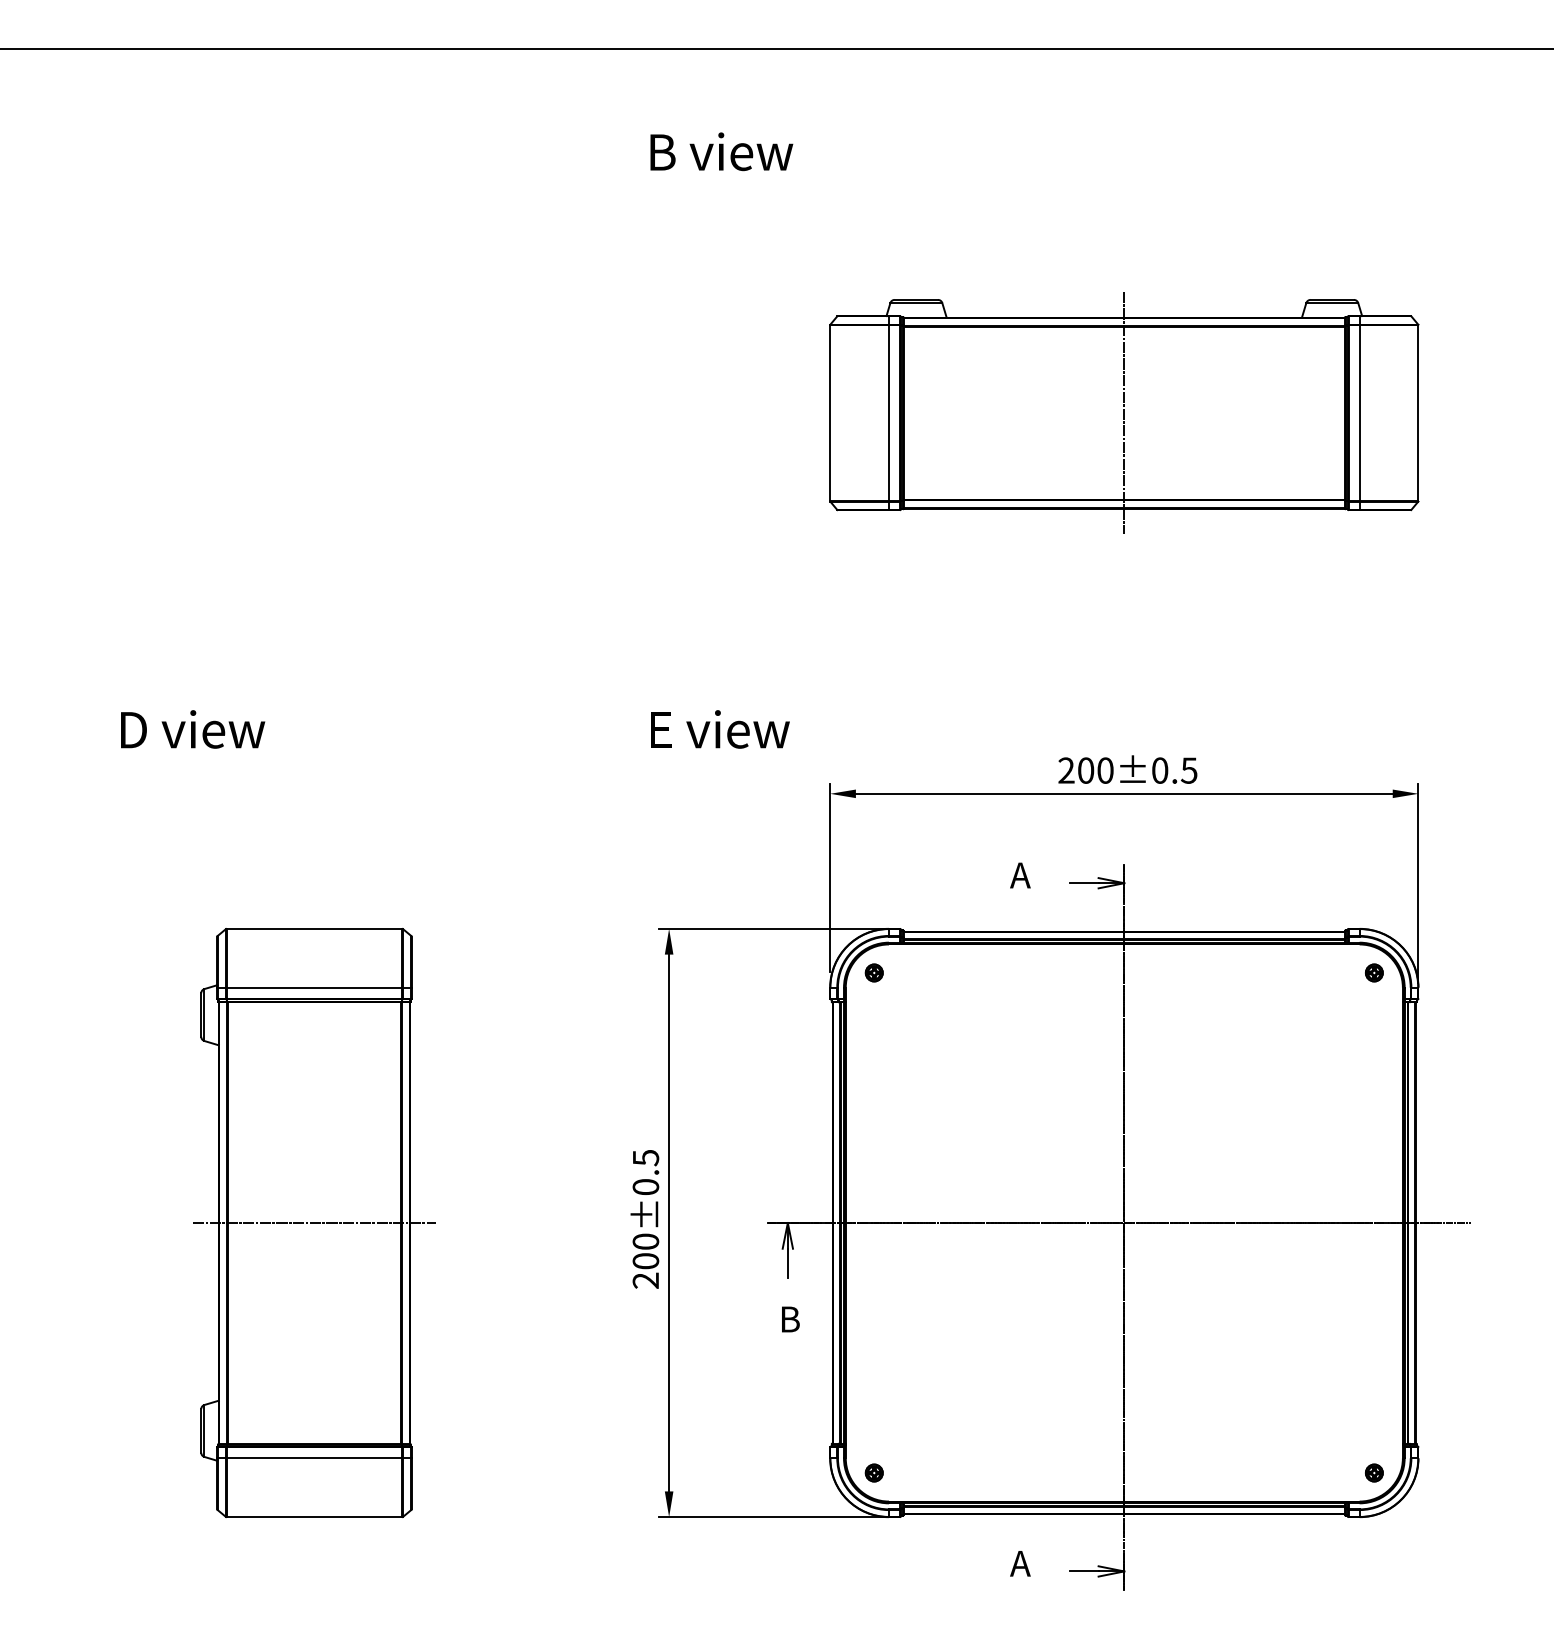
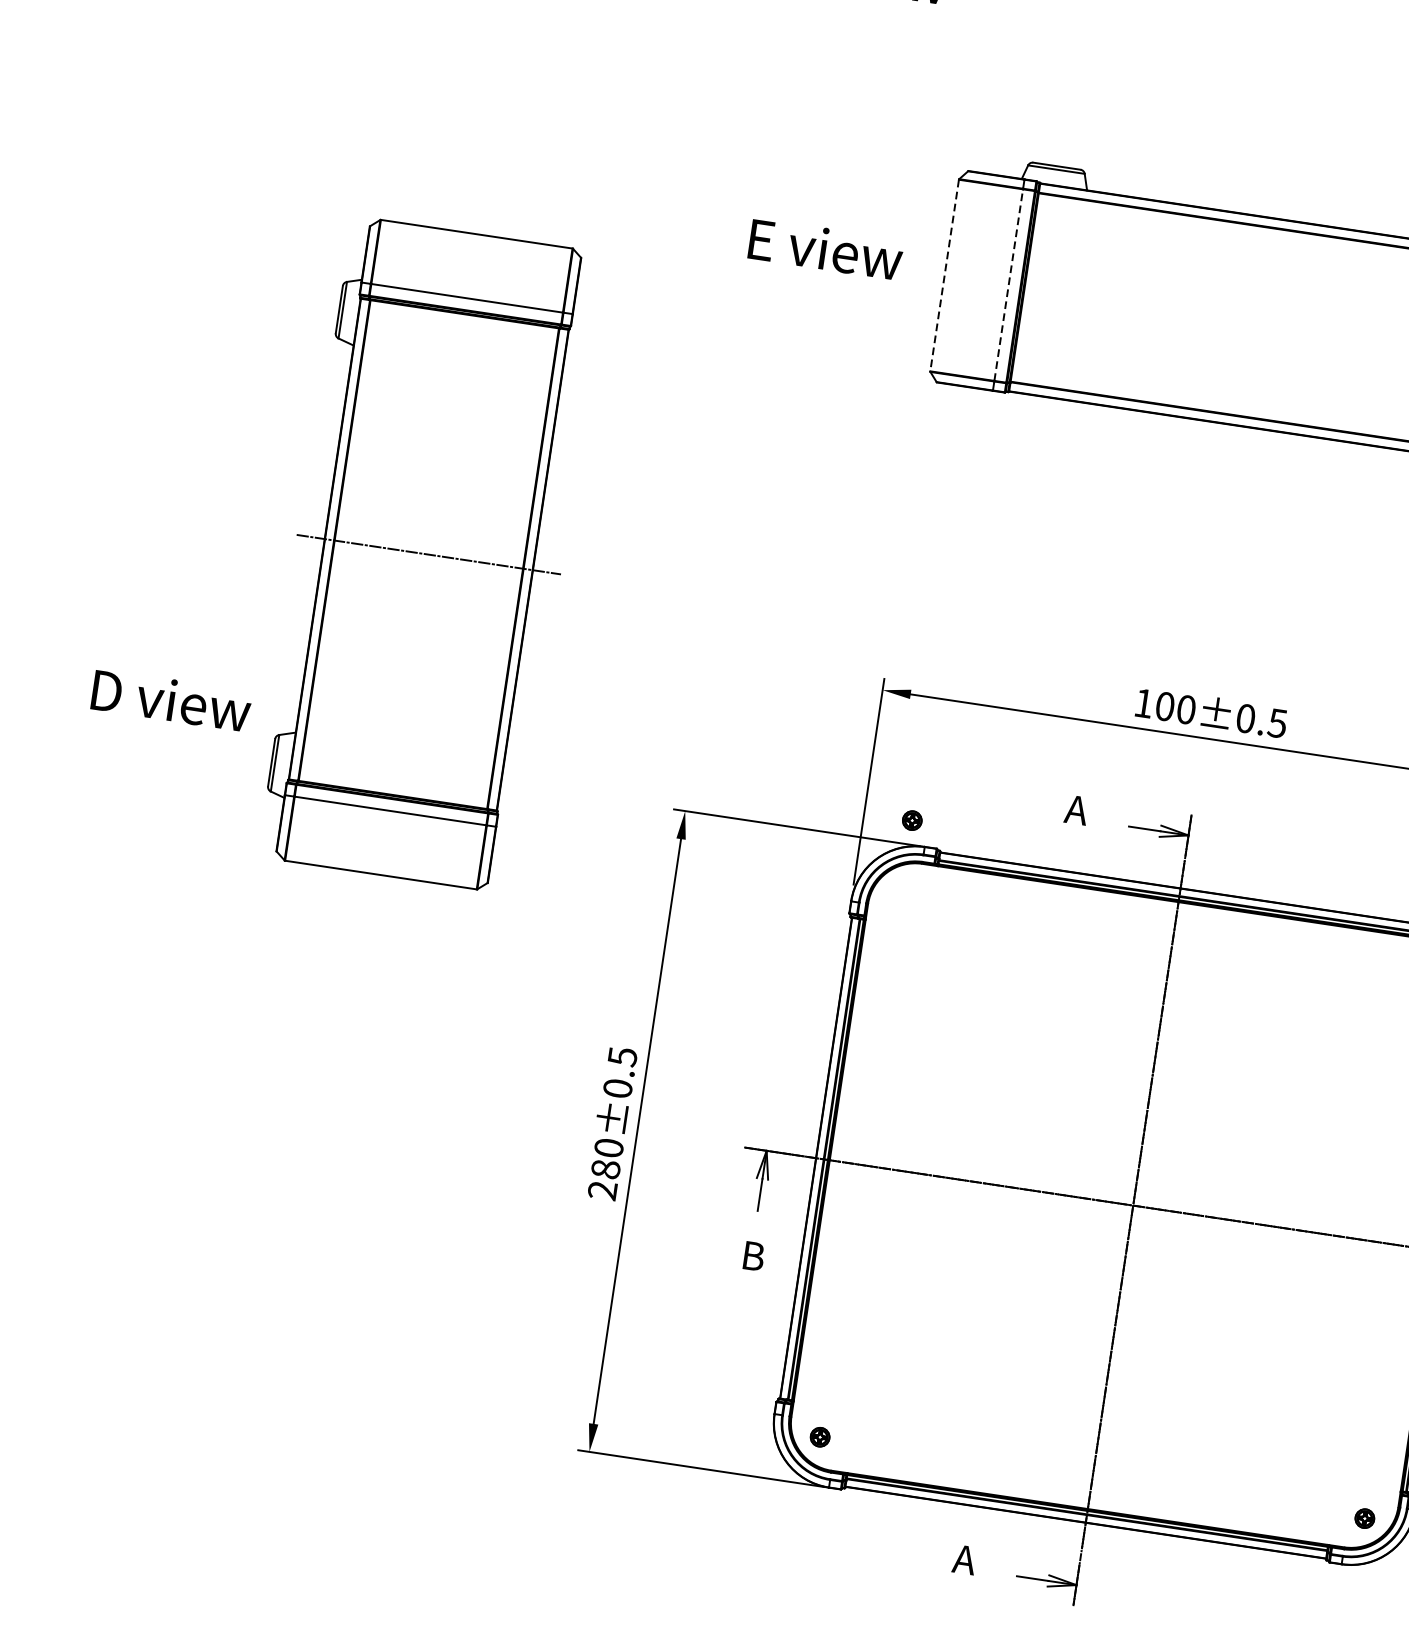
line: (1124, 412) -> (1265, 322), removed
line: (830, 413) -> (944, 275), solid -> dashed
line: (889, 413) -> (1009, 285), solid -> dashed
text: (193, 729) -> (172, 700), moved
text: (720, 729) -> (826, 249), moved
text: (1066, 770) -> (1143, 703), 200±0.5 -> 100±0.5
part: (873, 972) -> (911, 819), moved
part: (314, 1223) -> (428, 555), moved
text: (646, 1261) -> (606, 1169), 200±0.5 -> 280±0.5

